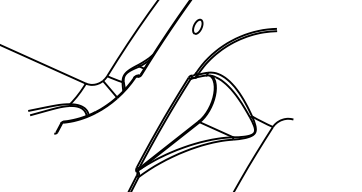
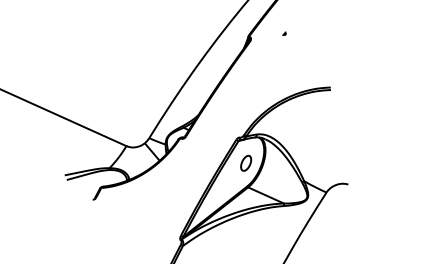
part: (198, 26) -> (246, 162), moved

